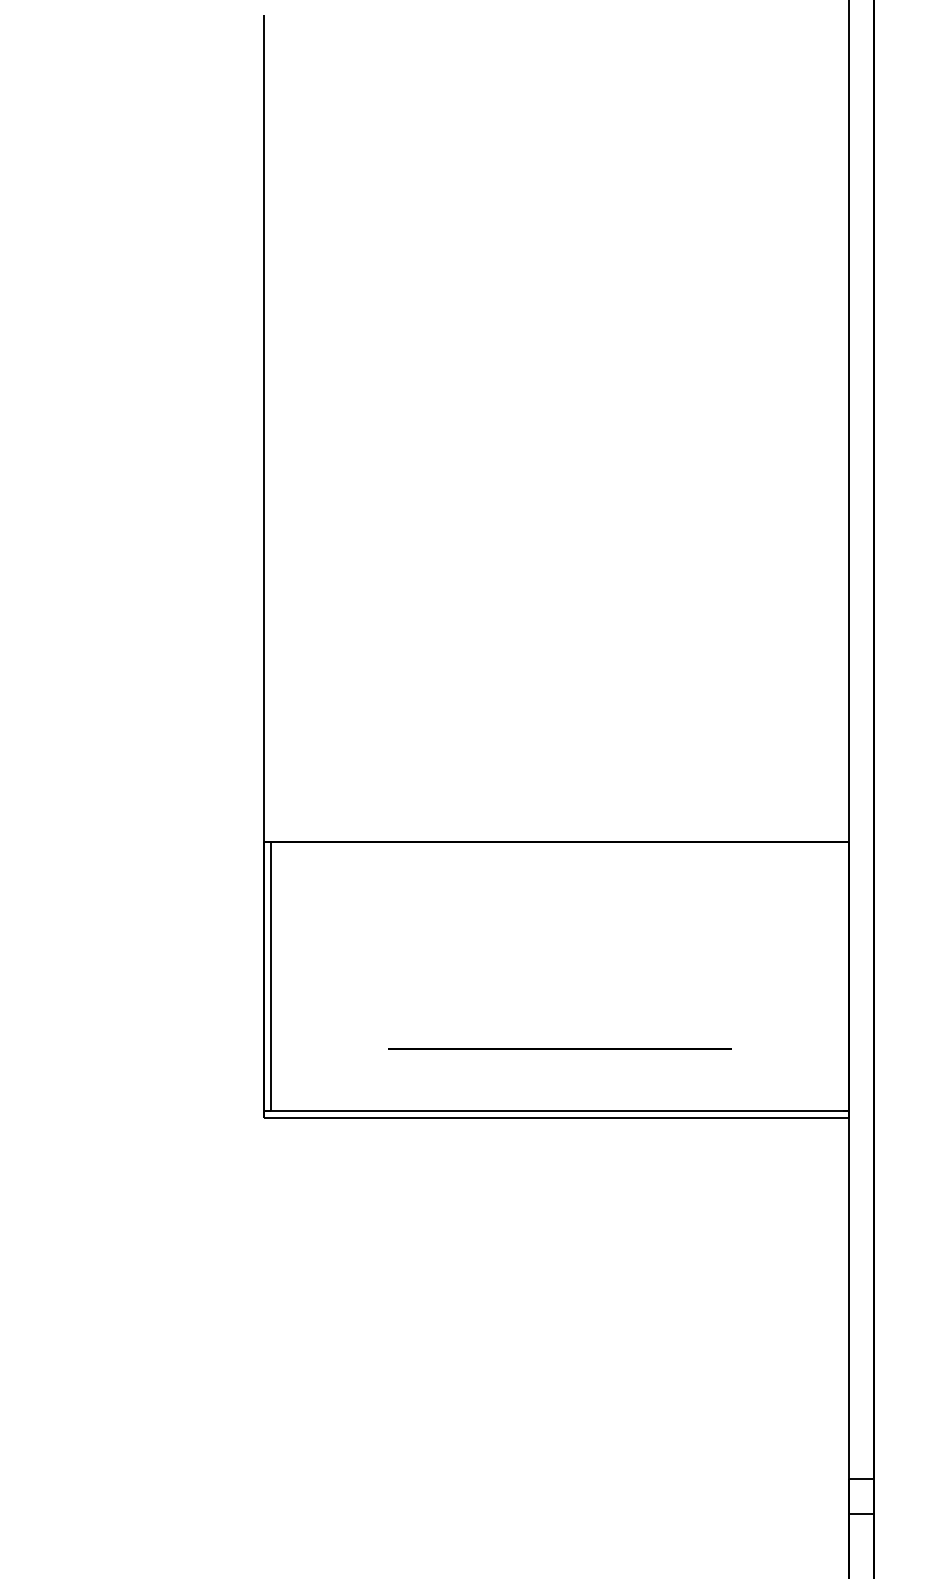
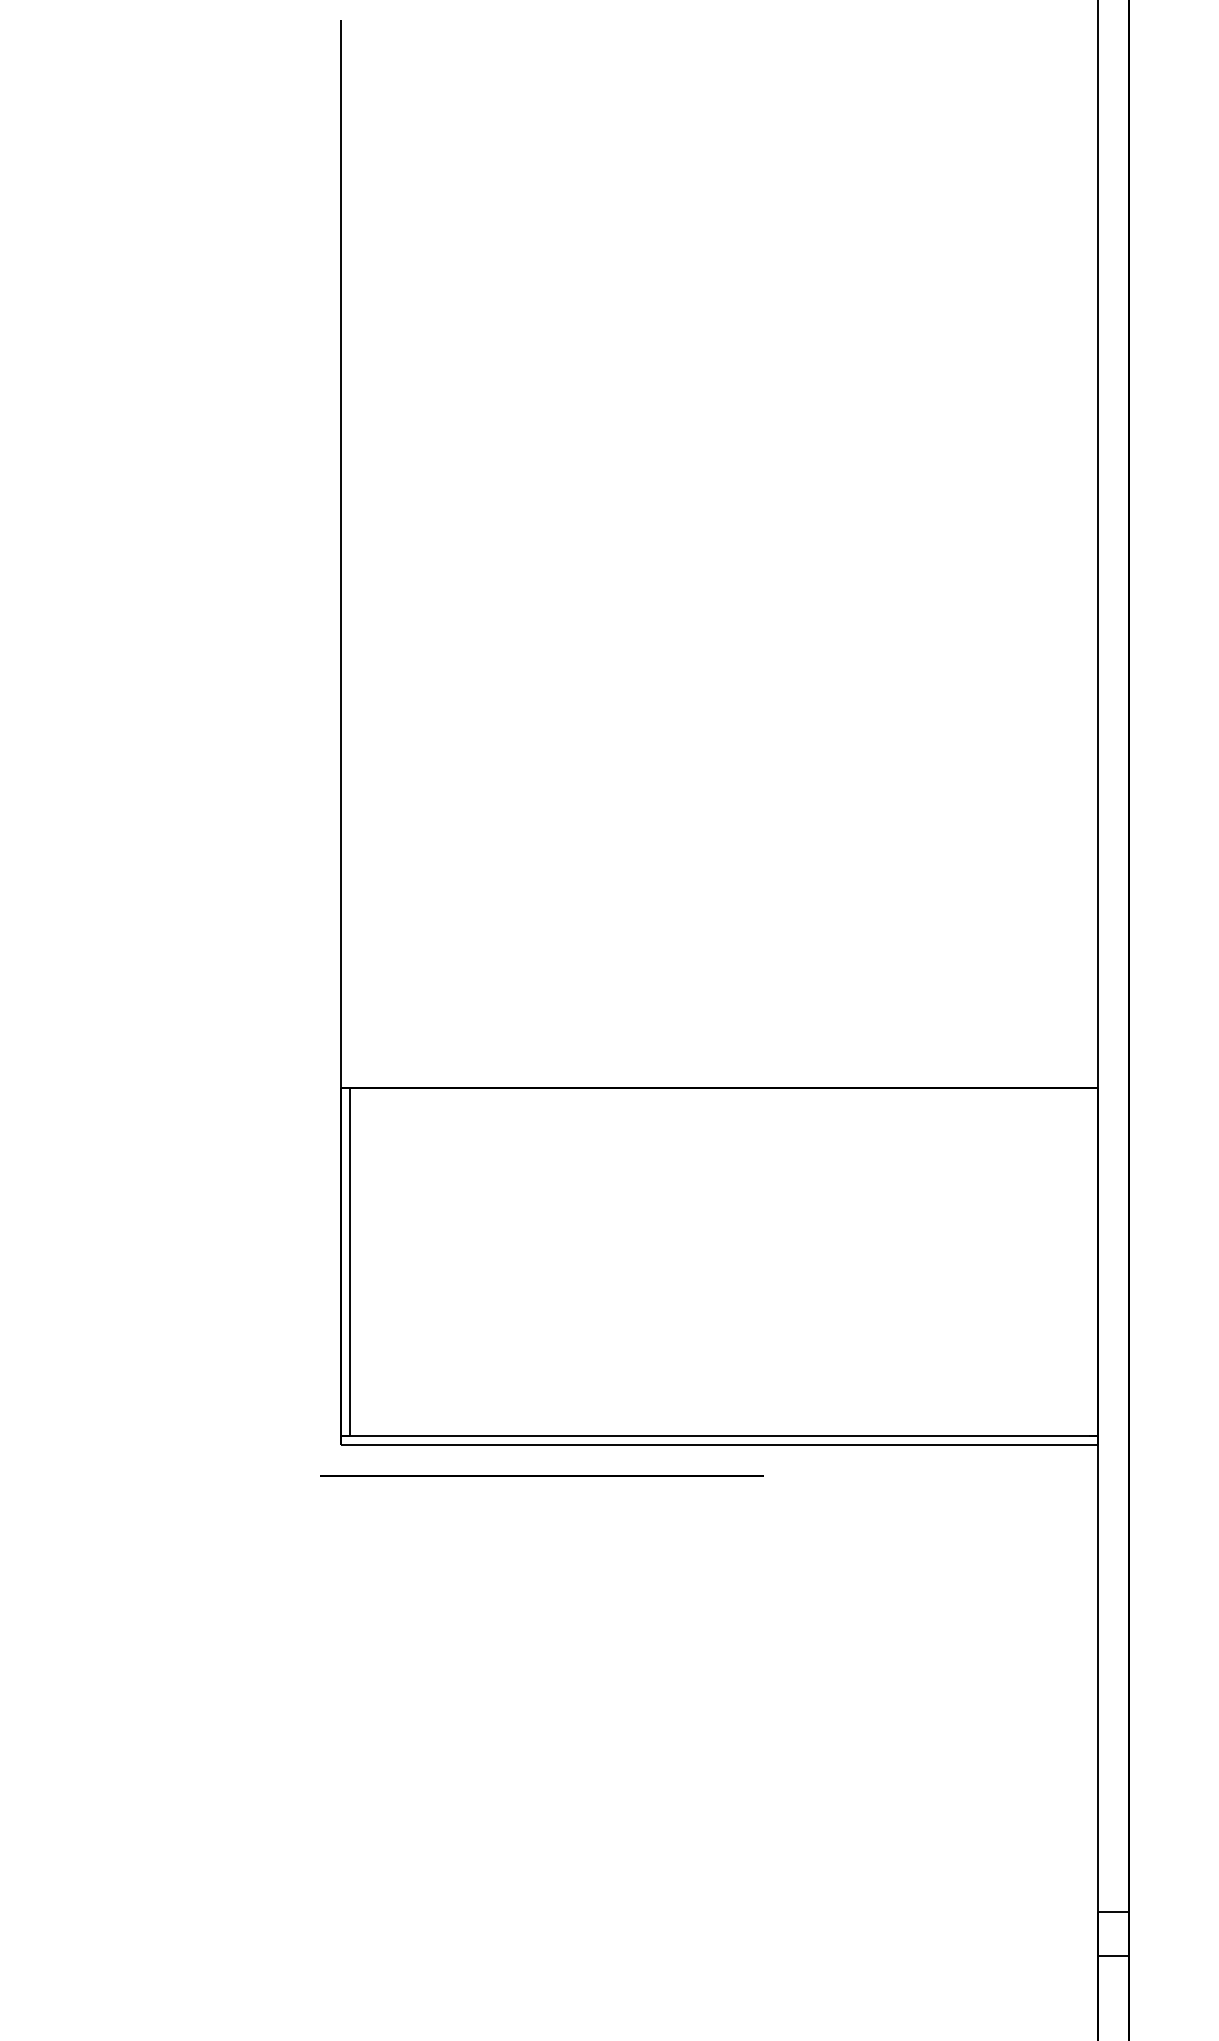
line: (559, 1048) -> (541, 1475), moved

